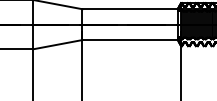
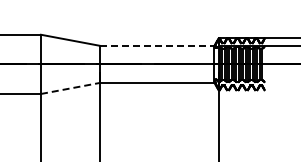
line: (130, 8) -> (157, 45), solid -> dashed
line: (58, 44) -> (71, 88), solid -> dashed

